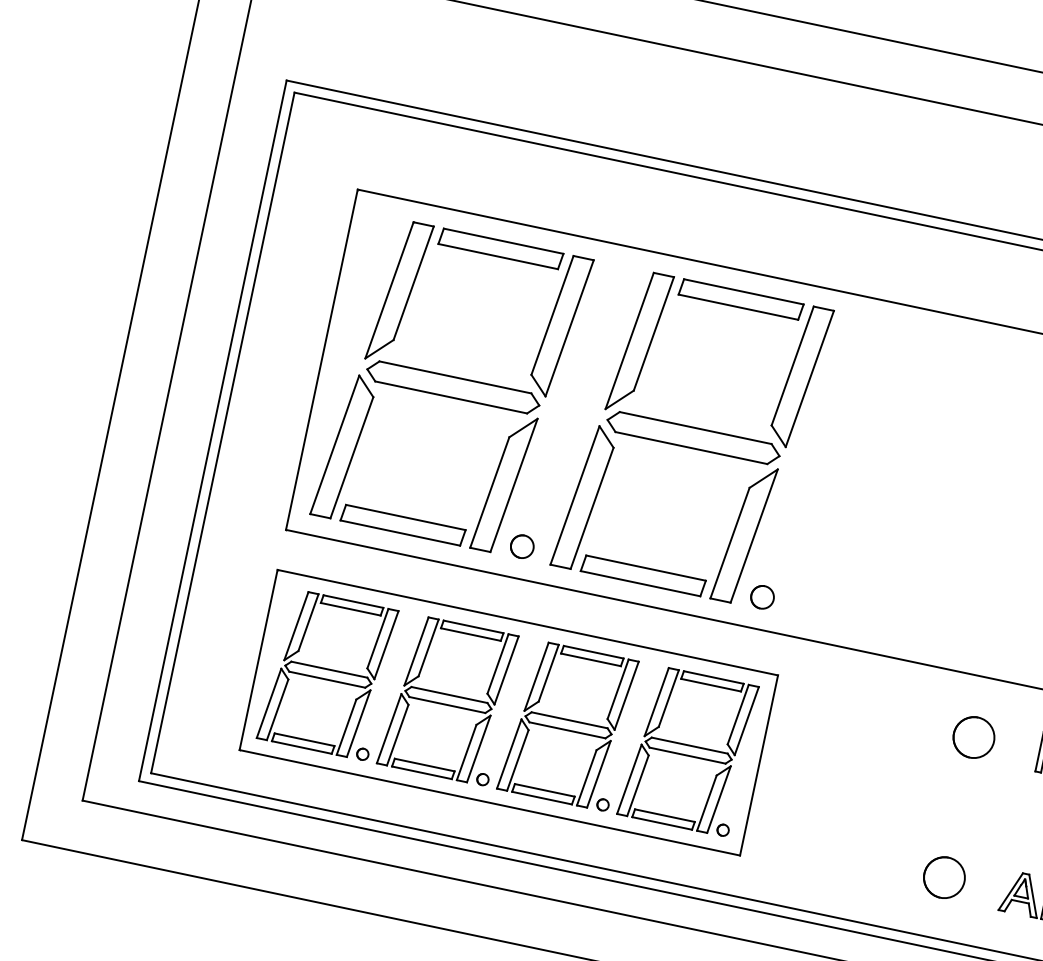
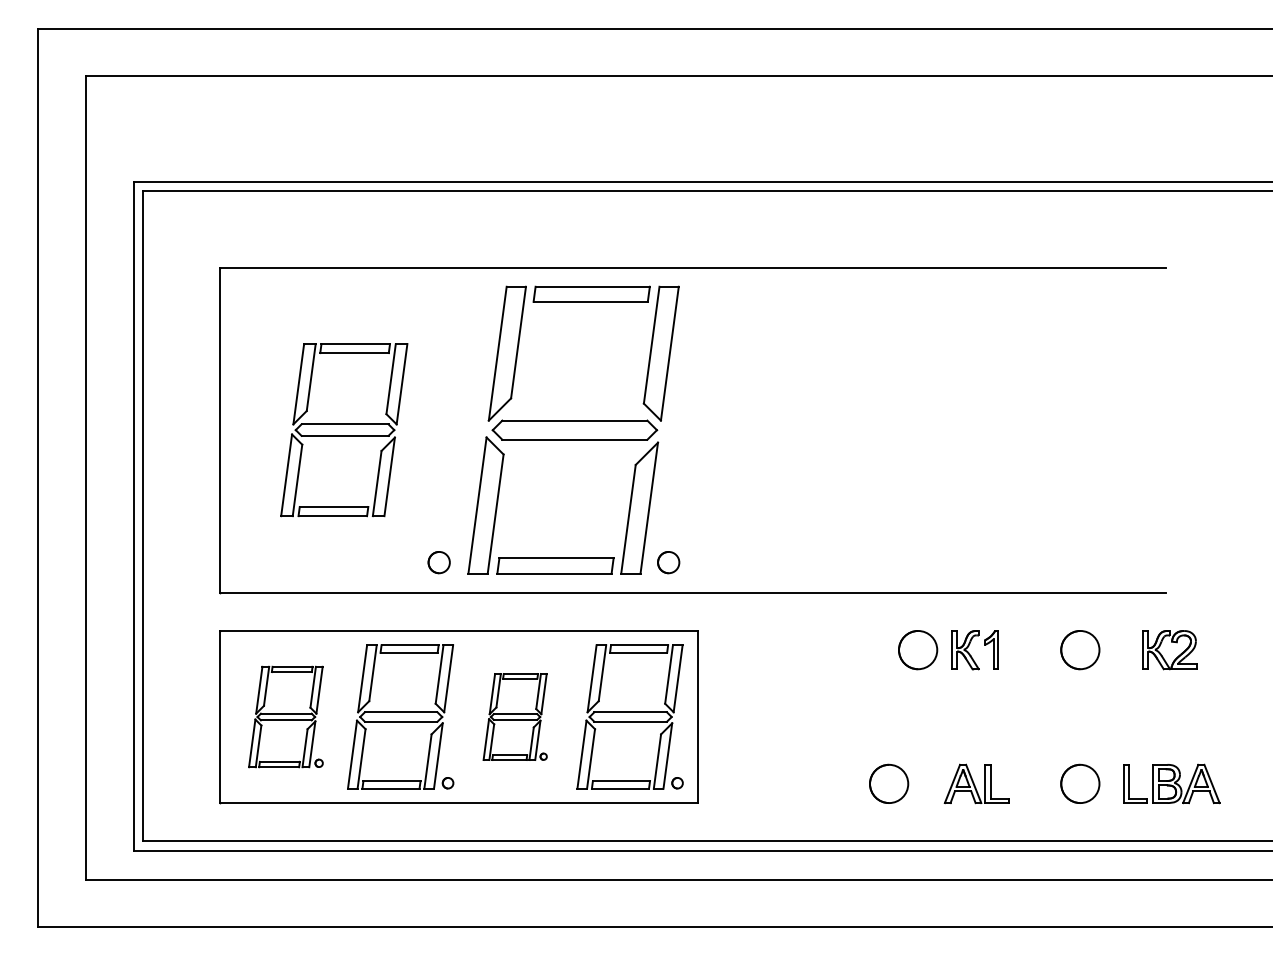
part: (452, 386) -> (344, 429), size x0.6
part: (327, 673) -> (285, 716), size x0.7
part: (567, 724) -> (514, 716), size x0.6
circle: (974, 738) -> (918, 650), moved

